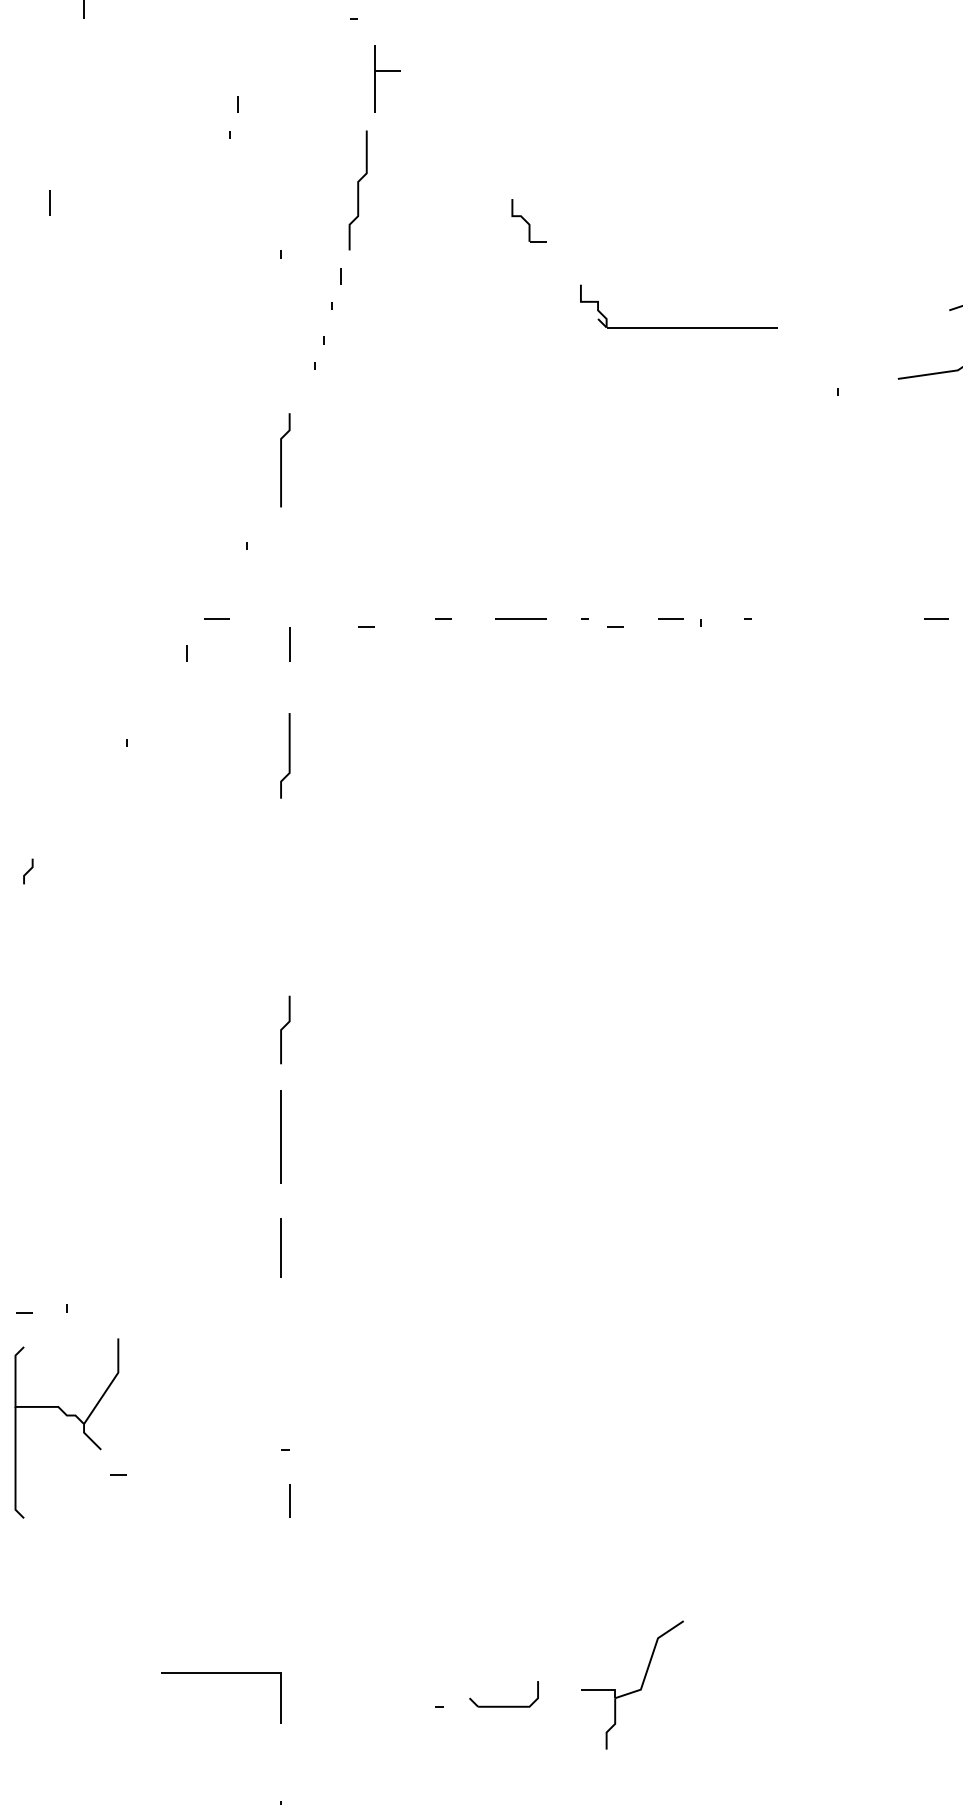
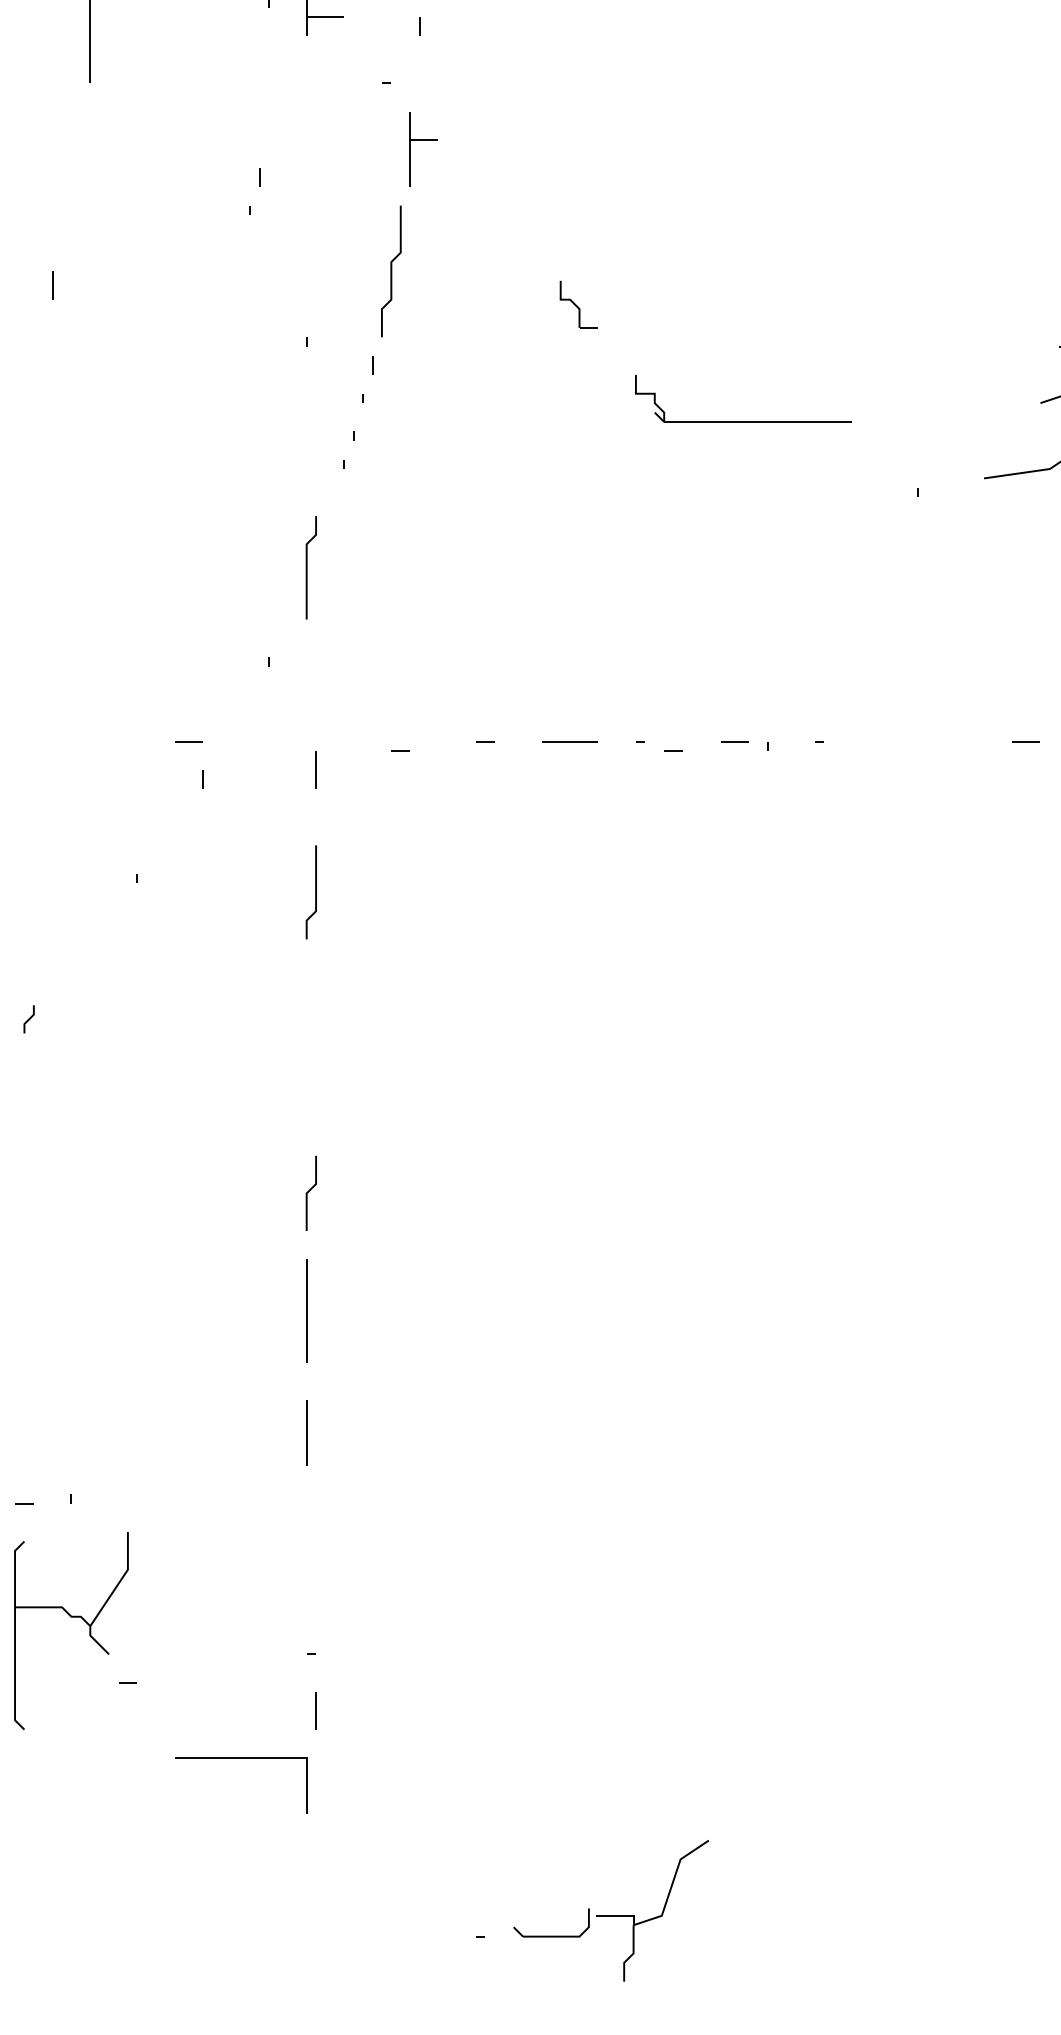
line: (216, 618) -> (188, 741), moved
line: (221, 1672) -> (241, 1758), moved
part: (633, 1691) -> (653, 1917), moved

